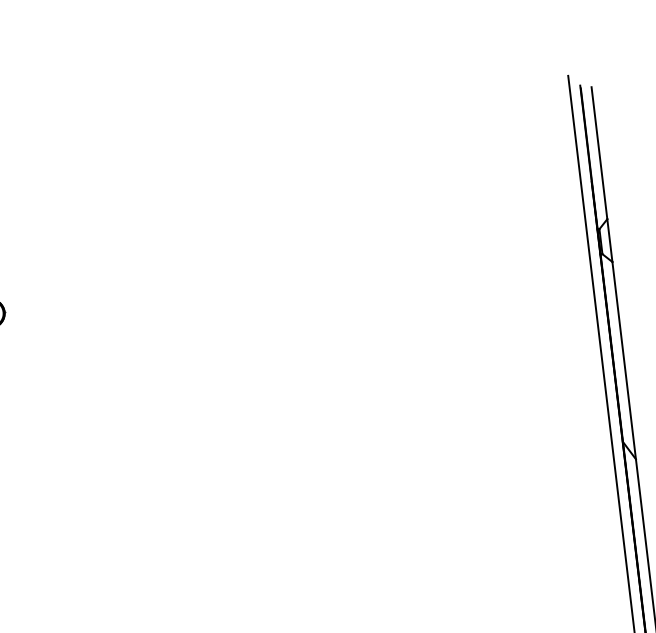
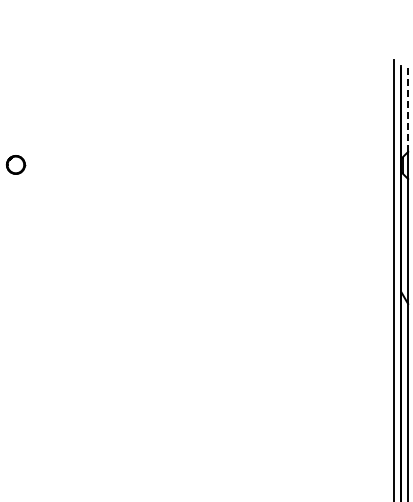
line: (600, 153) -> (408, 110), solid -> dashed

